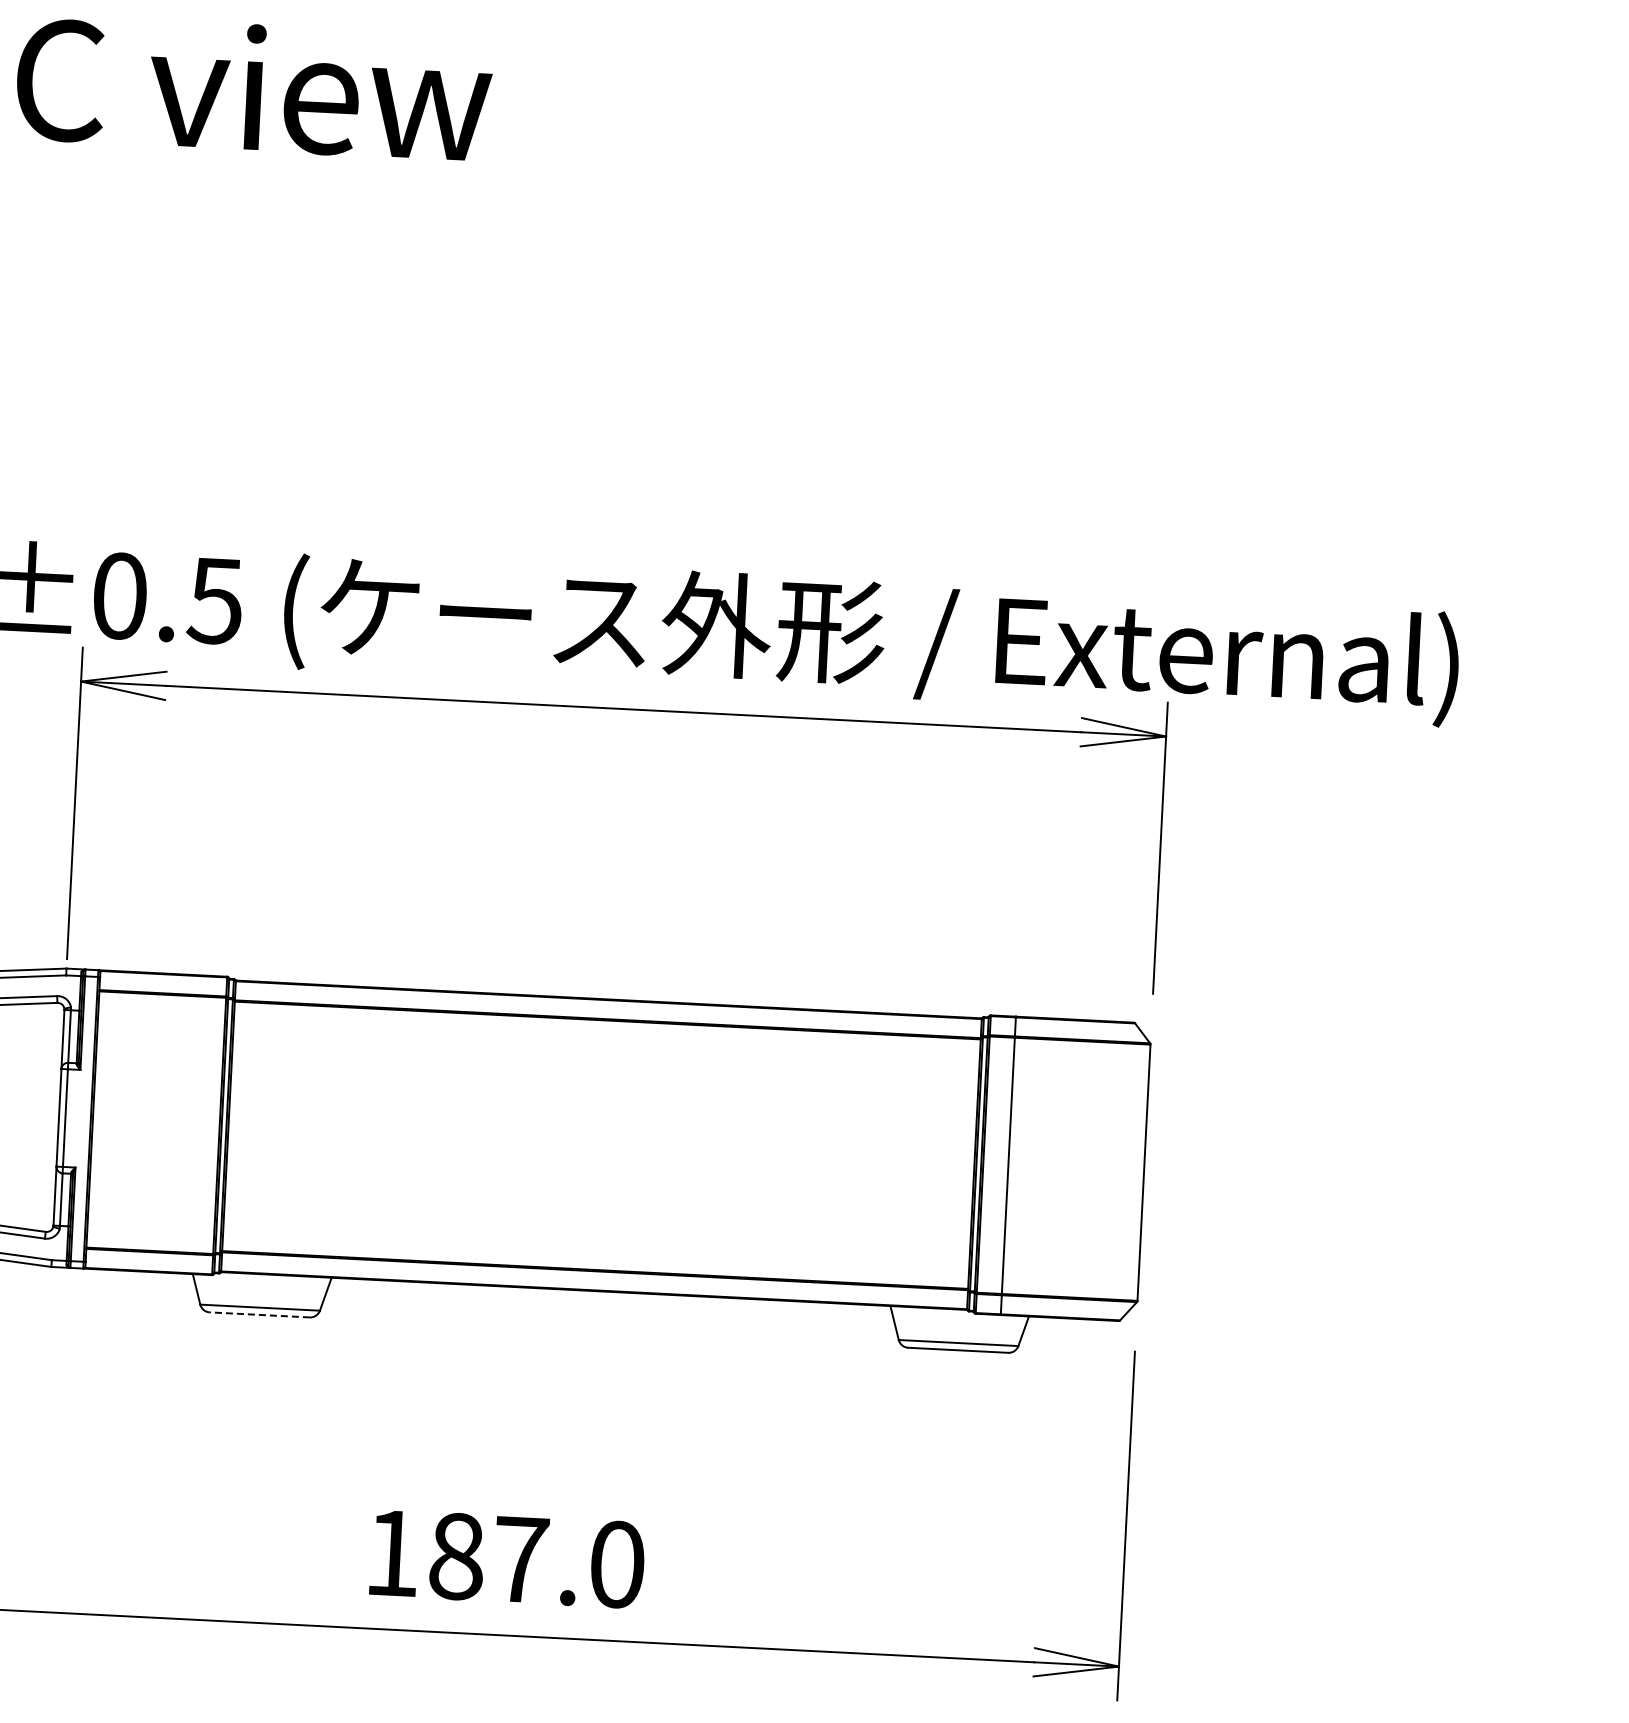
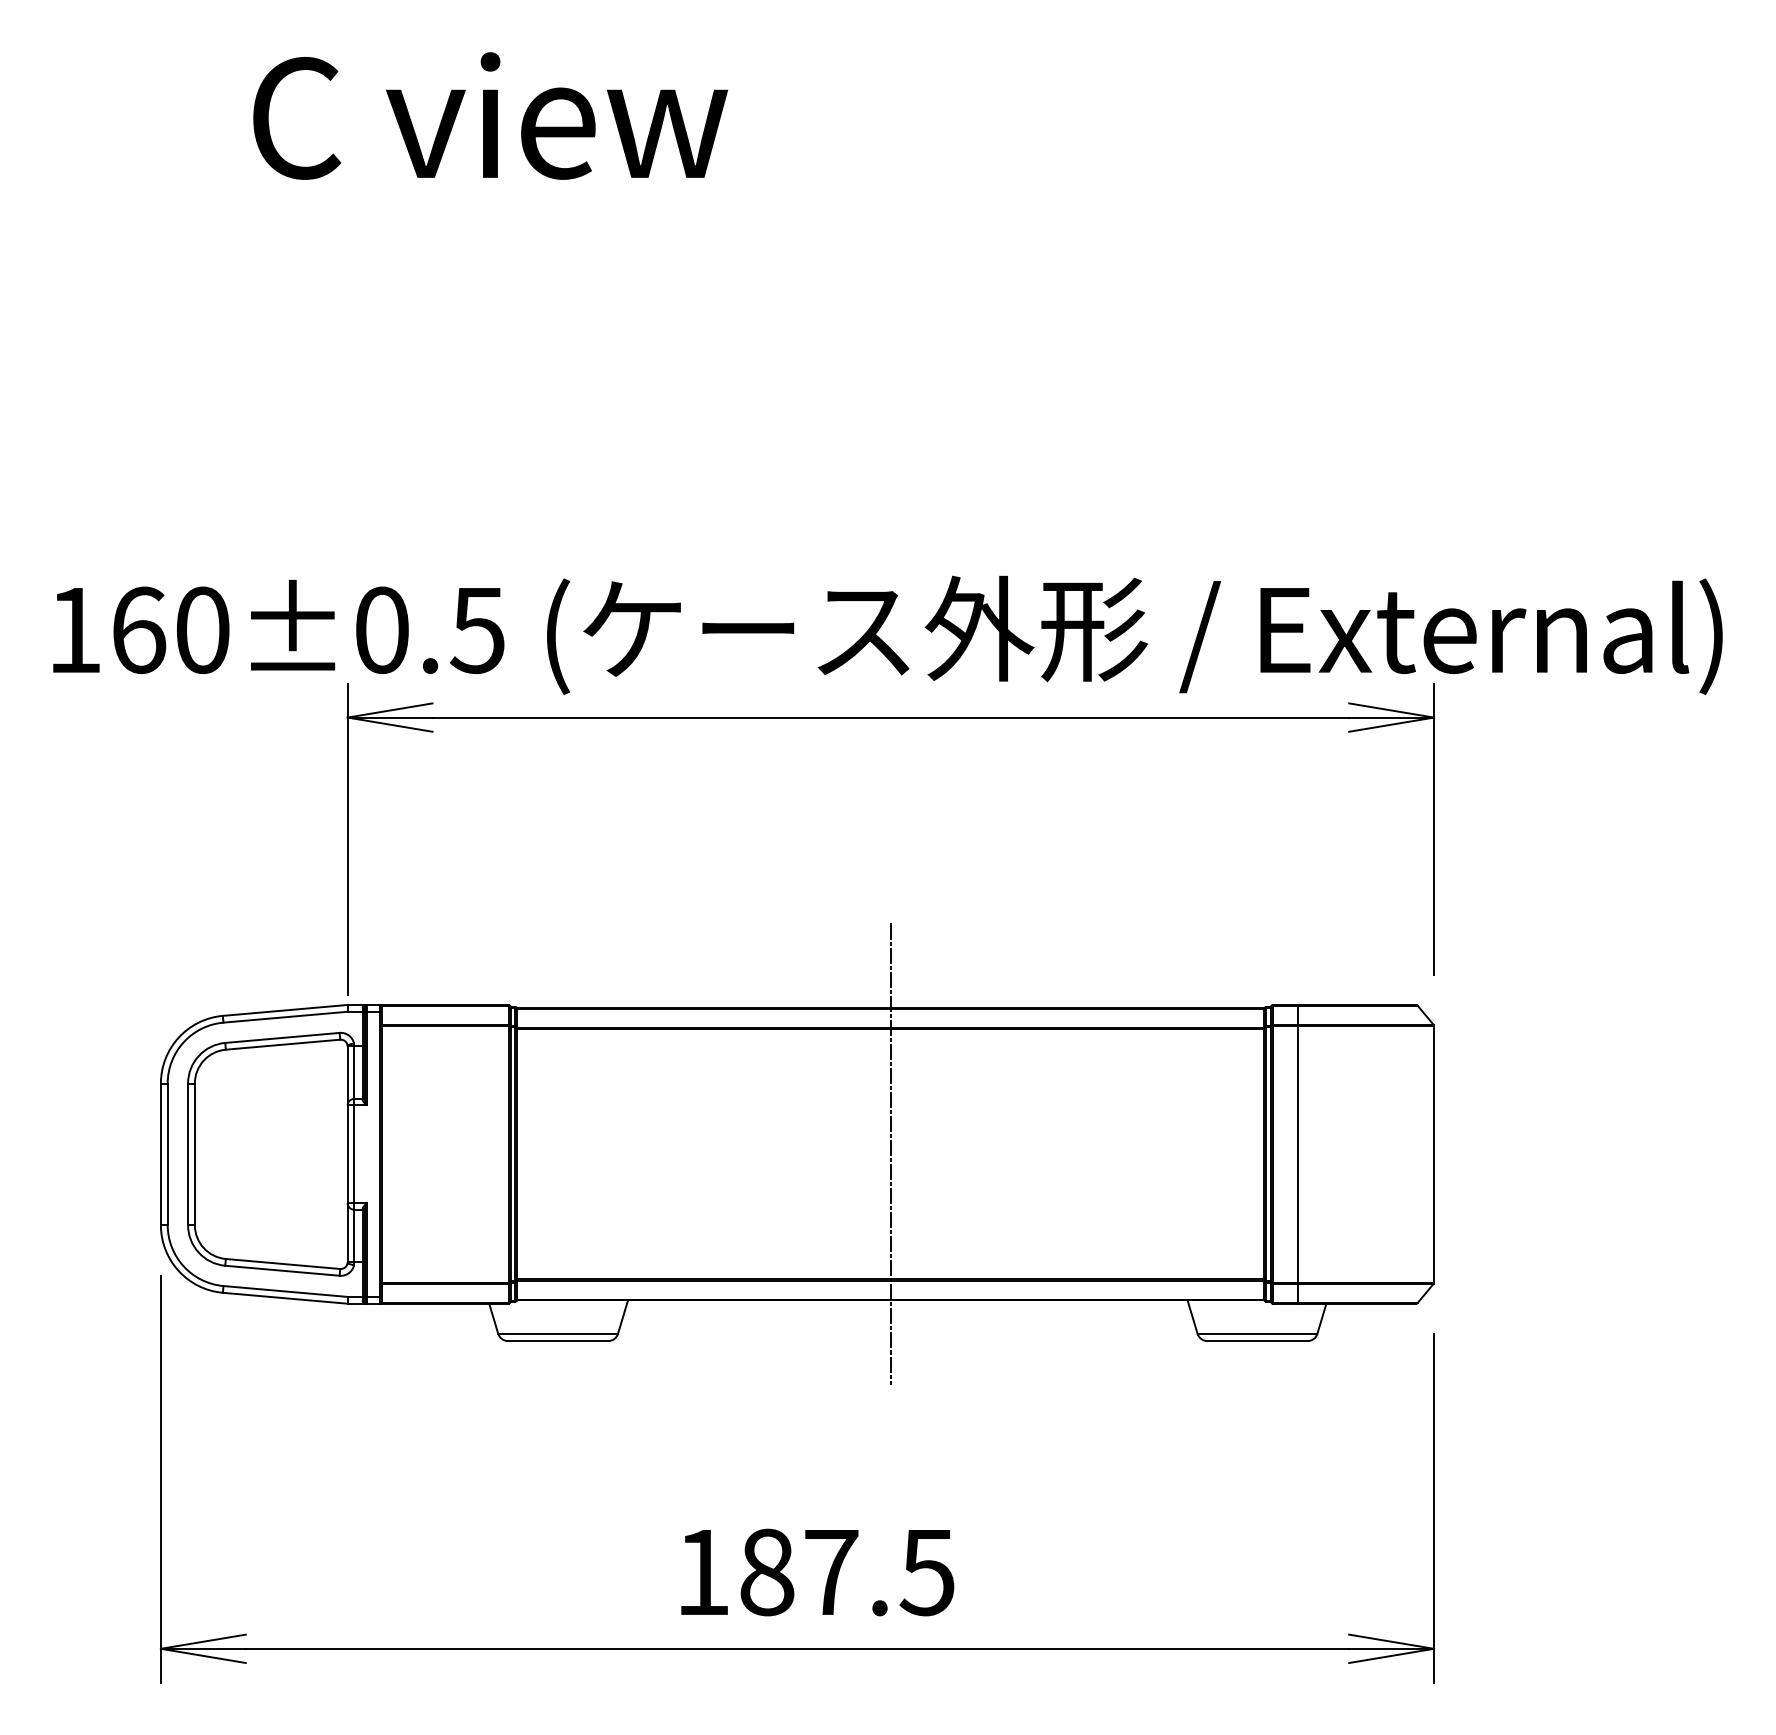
line: (601, 1145) -> (890, 1154), added
line: (259, 1315) -> (557, 1341), dashed -> solid
text: (615, 1564) -> (926, 1572), 187.0 -> 187.5

